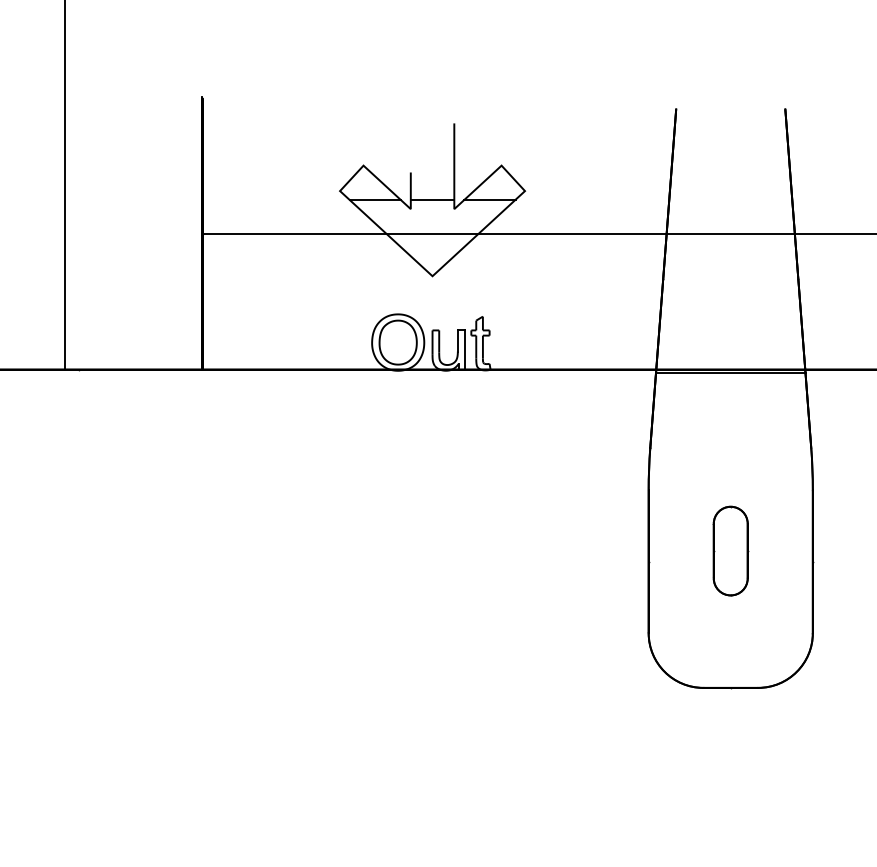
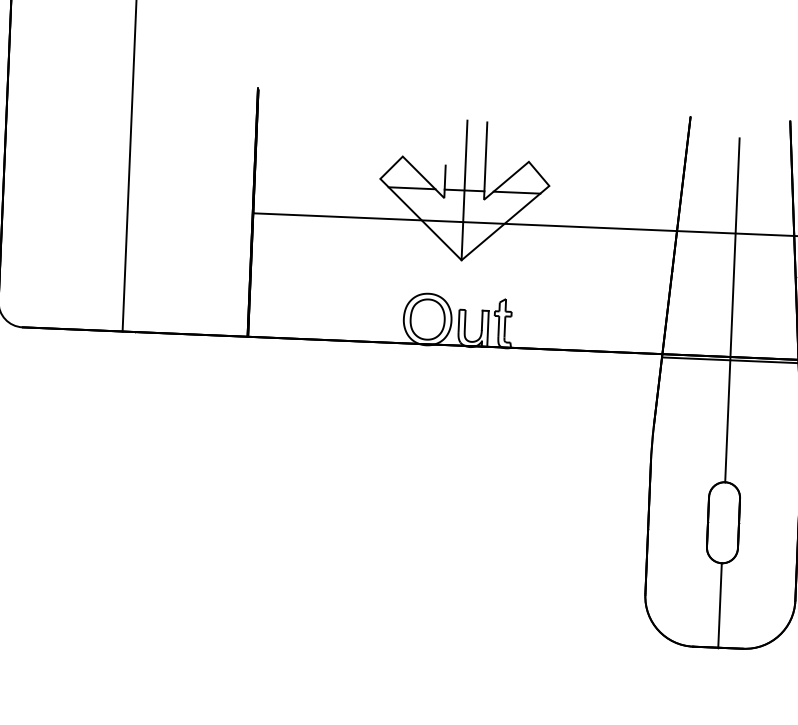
line: (432, 199) -> (464, 190), added
line: (730, 318) -> (732, 310), added
line: (730, 641) -> (719, 605), added

